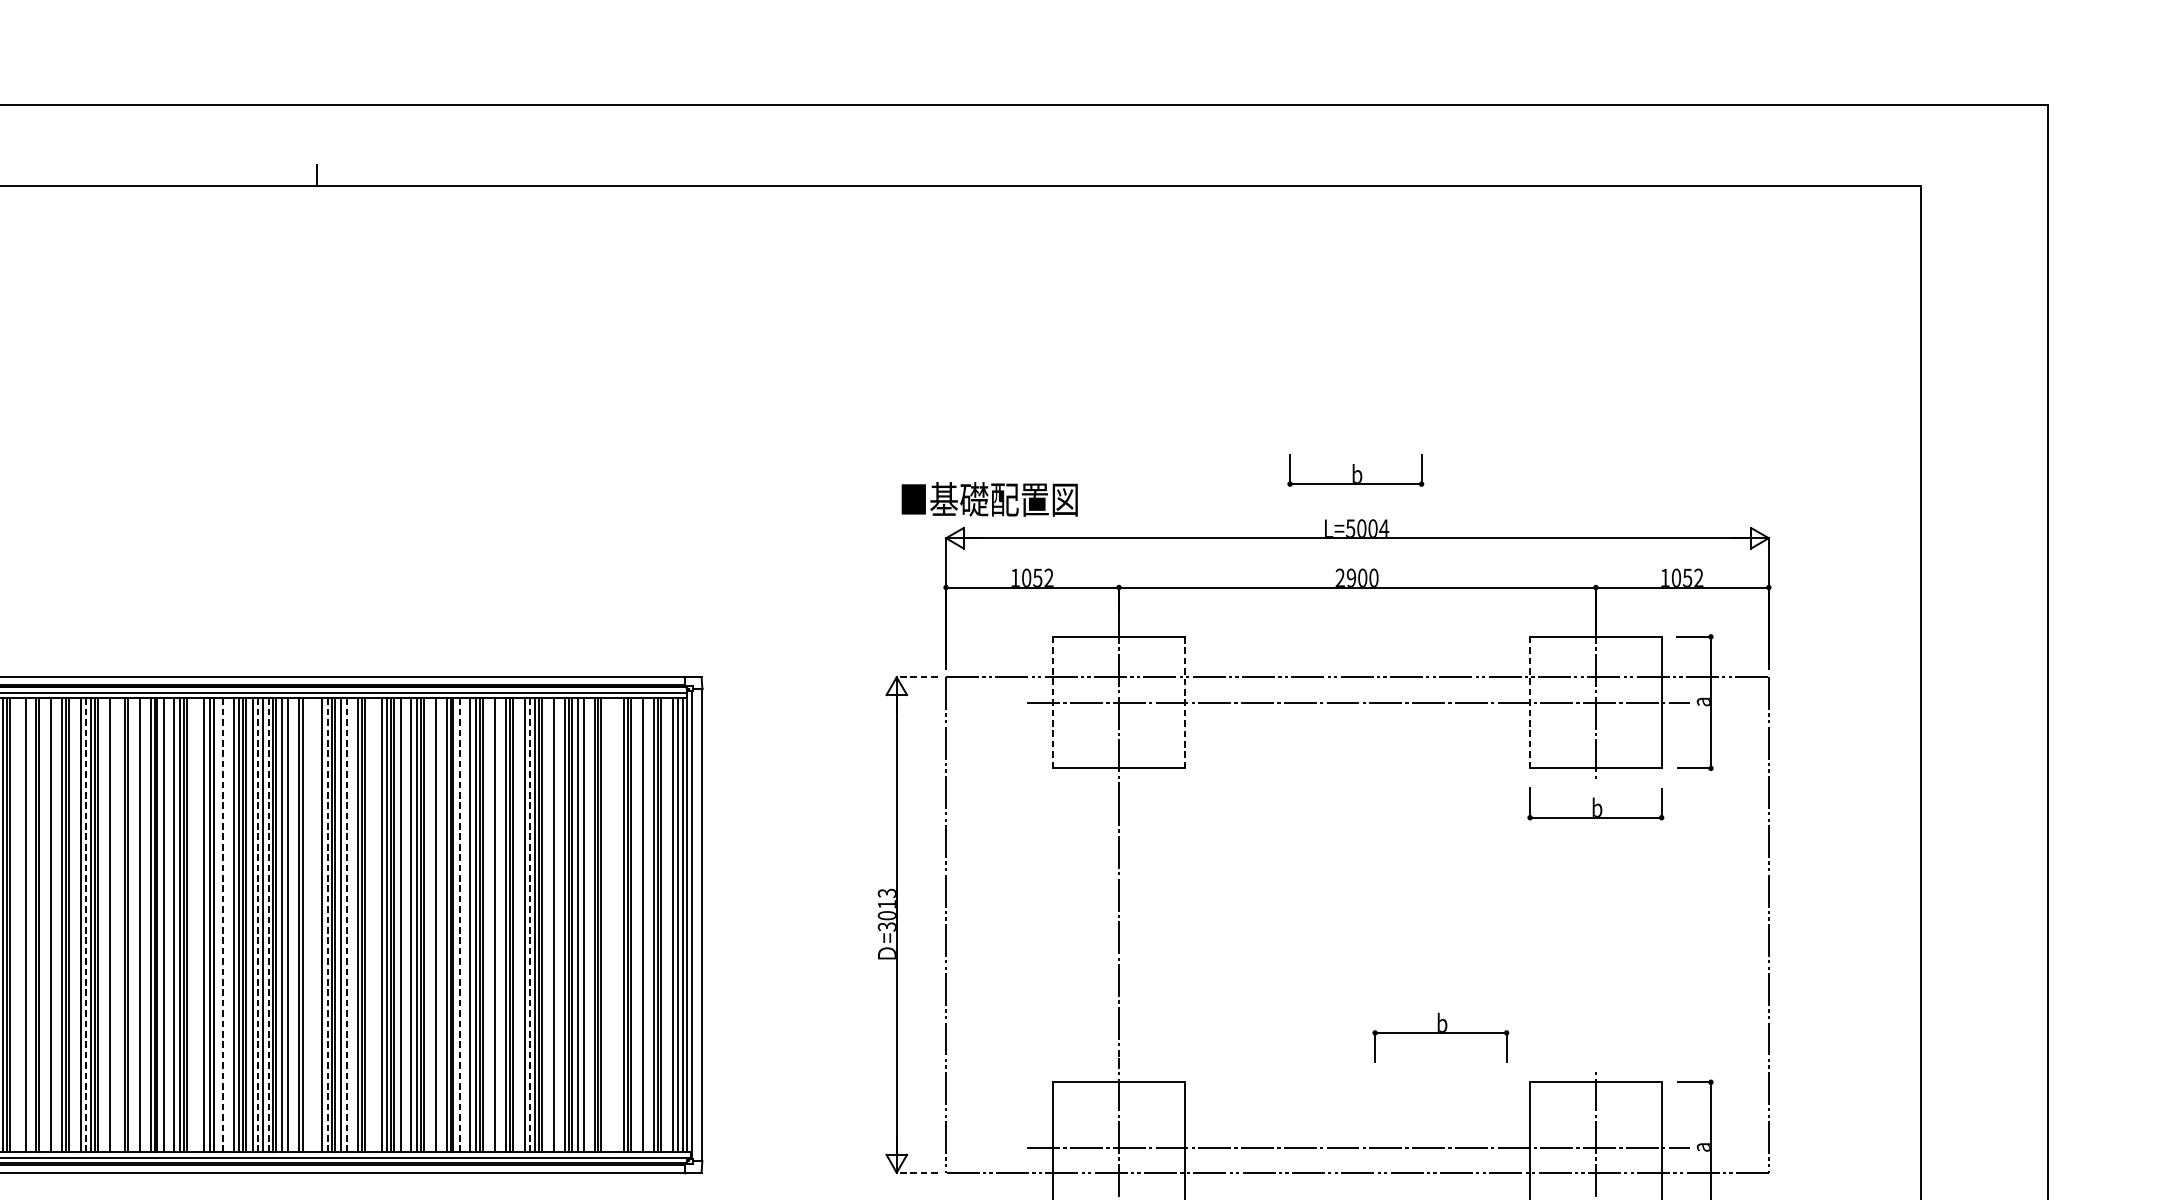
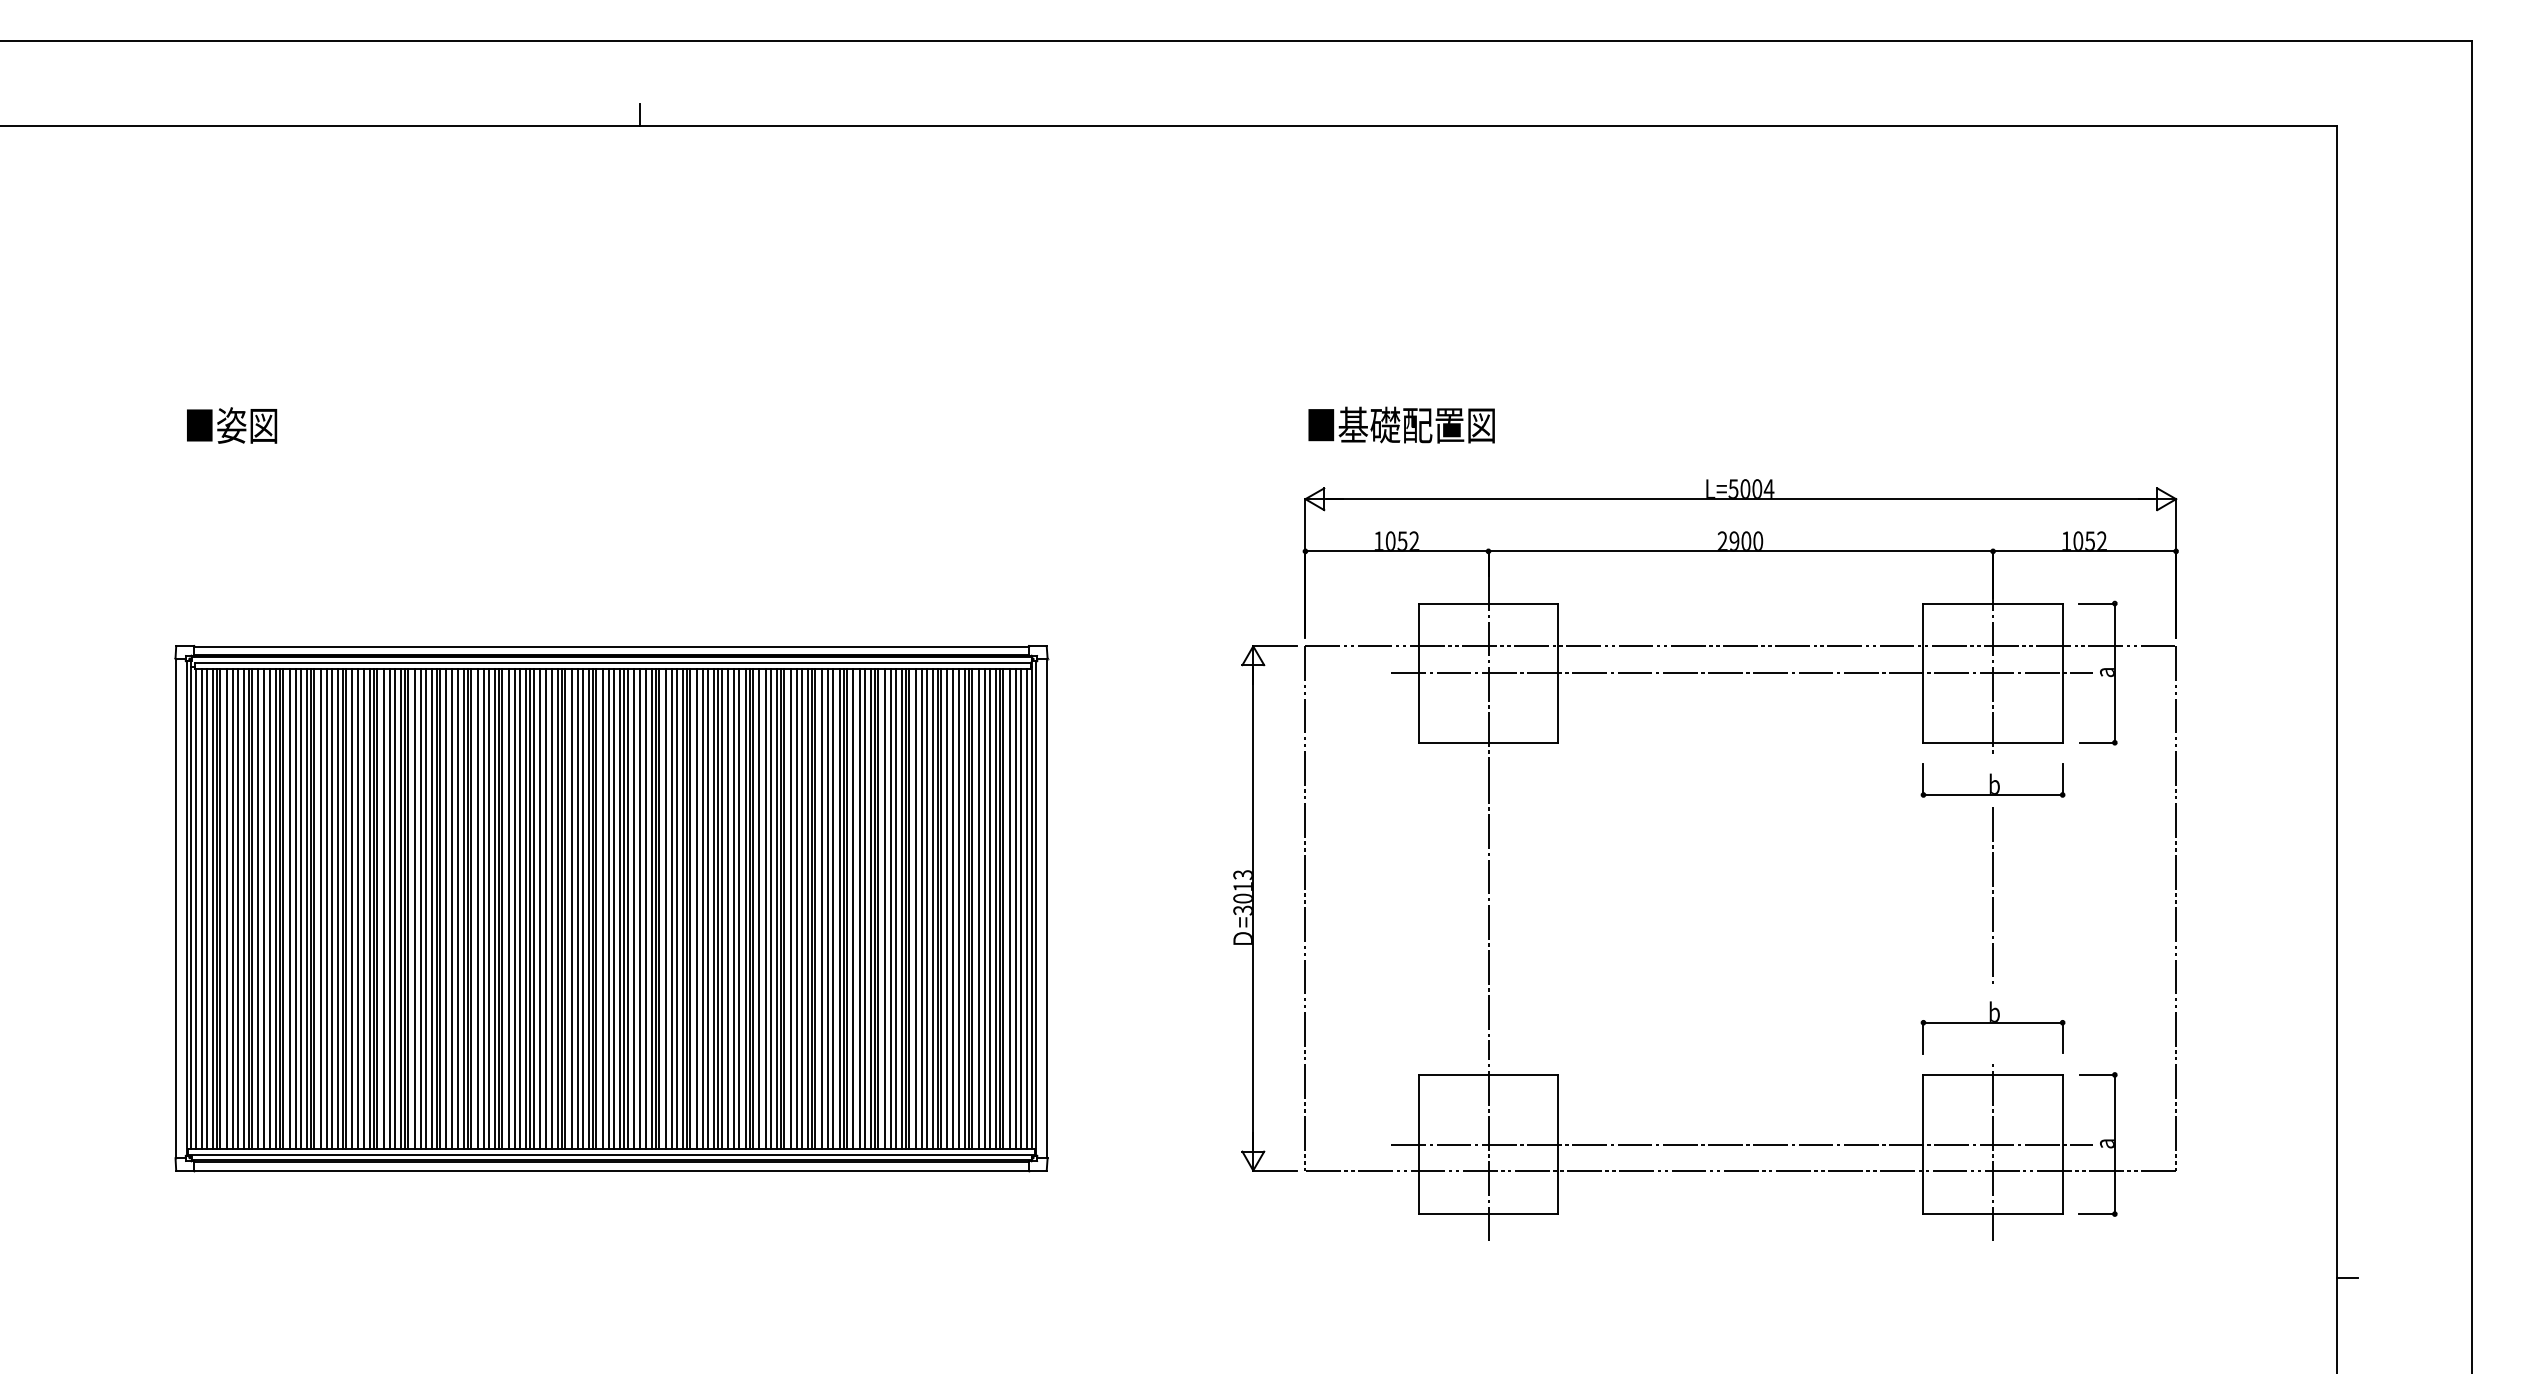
part: (1355, 470) -> (1738, 427), removed
text: (989, 498) -> (1401, 424), moved
line: (916, 677) -> (1274, 646), dashed -> solid
line: (1052, 702) -> (1418, 673), dashed -> solid
line: (1185, 702) -> (1558, 673), dashed -> solid
line: (1530, 702) -> (1923, 673), dashed -> solid
line: (1596, 914) -> (1993, 897), added
line: (16, 925) -> (321, 908), added
line: (21, 925) -> (327, 908), added
line: (32, 925) -> (338, 908), added
line: (45, 925) -> (352, 908), added
line: (55, 925) -> (363, 908), added
line: (74, 925) -> (383, 908), added
line: (85, 925) -> (394, 908), dashed -> solid
line: (104, 925) -> (414, 908), added
line: (115, 925) -> (426, 908), added
line: (121, 925) -> (432, 908), added
line: (134, 925) -> (446, 908), added
line: (144, 925) -> (457, 908), added
line: (169, 925) -> (483, 908), added
line: (192, 925) -> (508, 908), added
line: (199, 925) -> (515, 908), added
line: (216, 925) -> (533, 908), added
line: (223, 925) -> (540, 908), dashed -> solid
line: (228, 925) -> (546, 908), added
line: (258, 925) -> (577, 908), dashed -> solid
line: (268, 925) -> (588, 908), dashed -> solid
line: (293, 925) -> (614, 908), added
line: (305, 925) -> (627, 908), added
line: (312, 925) -> (634, 908), added
line: (317, 925) -> (640, 908), added
line: (328, 925) -> (651, 908), dashed -> solid
line: (346, 925) -> (671, 908), dashed -> solid
line: (351, 925) -> (676, 908), added
line: (370, 925) -> (696, 908), added
line: (376, 925) -> (702, 908), added
line: (406, 925) -> (734, 908), added
line: (430, 925) -> (759, 908), added
line: (440, 925) -> (770, 908), added
line: (459, 925) -> (790, 908), dashed -> solid
line: (465, 925) -> (796, 908), added
line: (489, 925) -> (822, 908), added
line: (500, 925) -> (833, 908), added
line: (518, 925) -> (853, 908), added
line: (529, 925) -> (864, 908), dashed -> solid
line: (548, 925) -> (884, 908), added
line: (559, 925) -> (896, 908), added
line: (588, 925) -> (927, 908), added
line: (607, 925) -> (947, 908), added
line: (613, 925) -> (953, 908), added
line: (618, 925) -> (958, 908), added
line: (637, 925) -> (978, 908), added
line: (648, 925) -> (990, 908), added
line: (667, 925) -> (1010, 908), added
part: (1440, 1037) -> (1992, 1027), moved
line: (916, 1172) -> (1274, 1170), dashed -> solid

